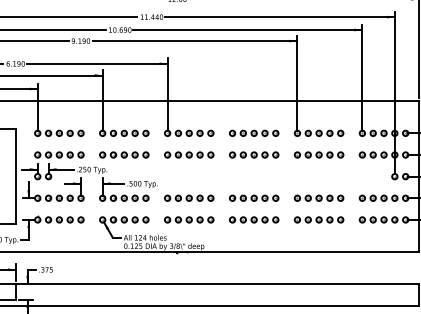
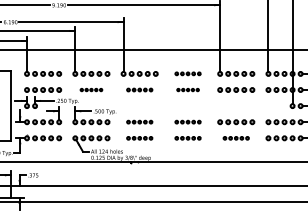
part: (254, 132) -> (188, 73), size x0.7
part: (124, 154) -> (91, 89), size x0.6
part: (189, 154) -> (139, 89), size x0.7
part: (254, 154) -> (188, 89), size x0.6
part: (189, 197) -> (139, 121), size x0.7
part: (254, 197) -> (188, 121), size x0.7
part: (189, 219) -> (139, 137), size x0.7
part: (254, 219) -> (188, 137), size x0.7
part: (318, 219) -> (235, 137), size x0.7

